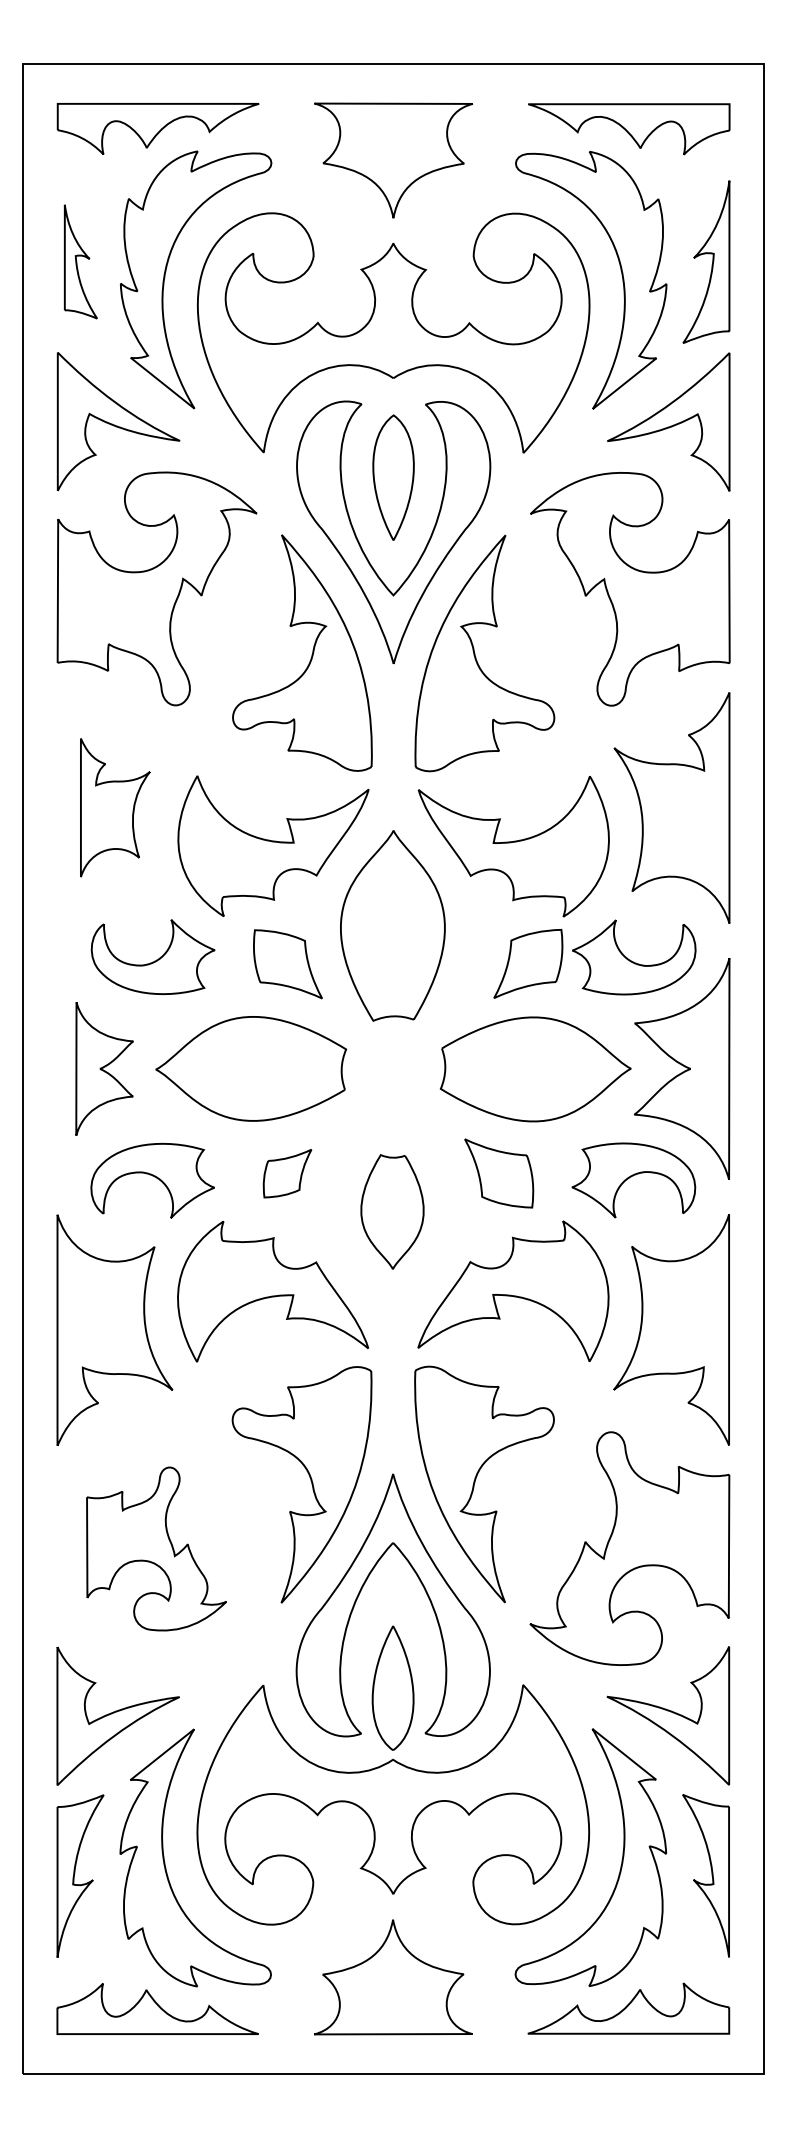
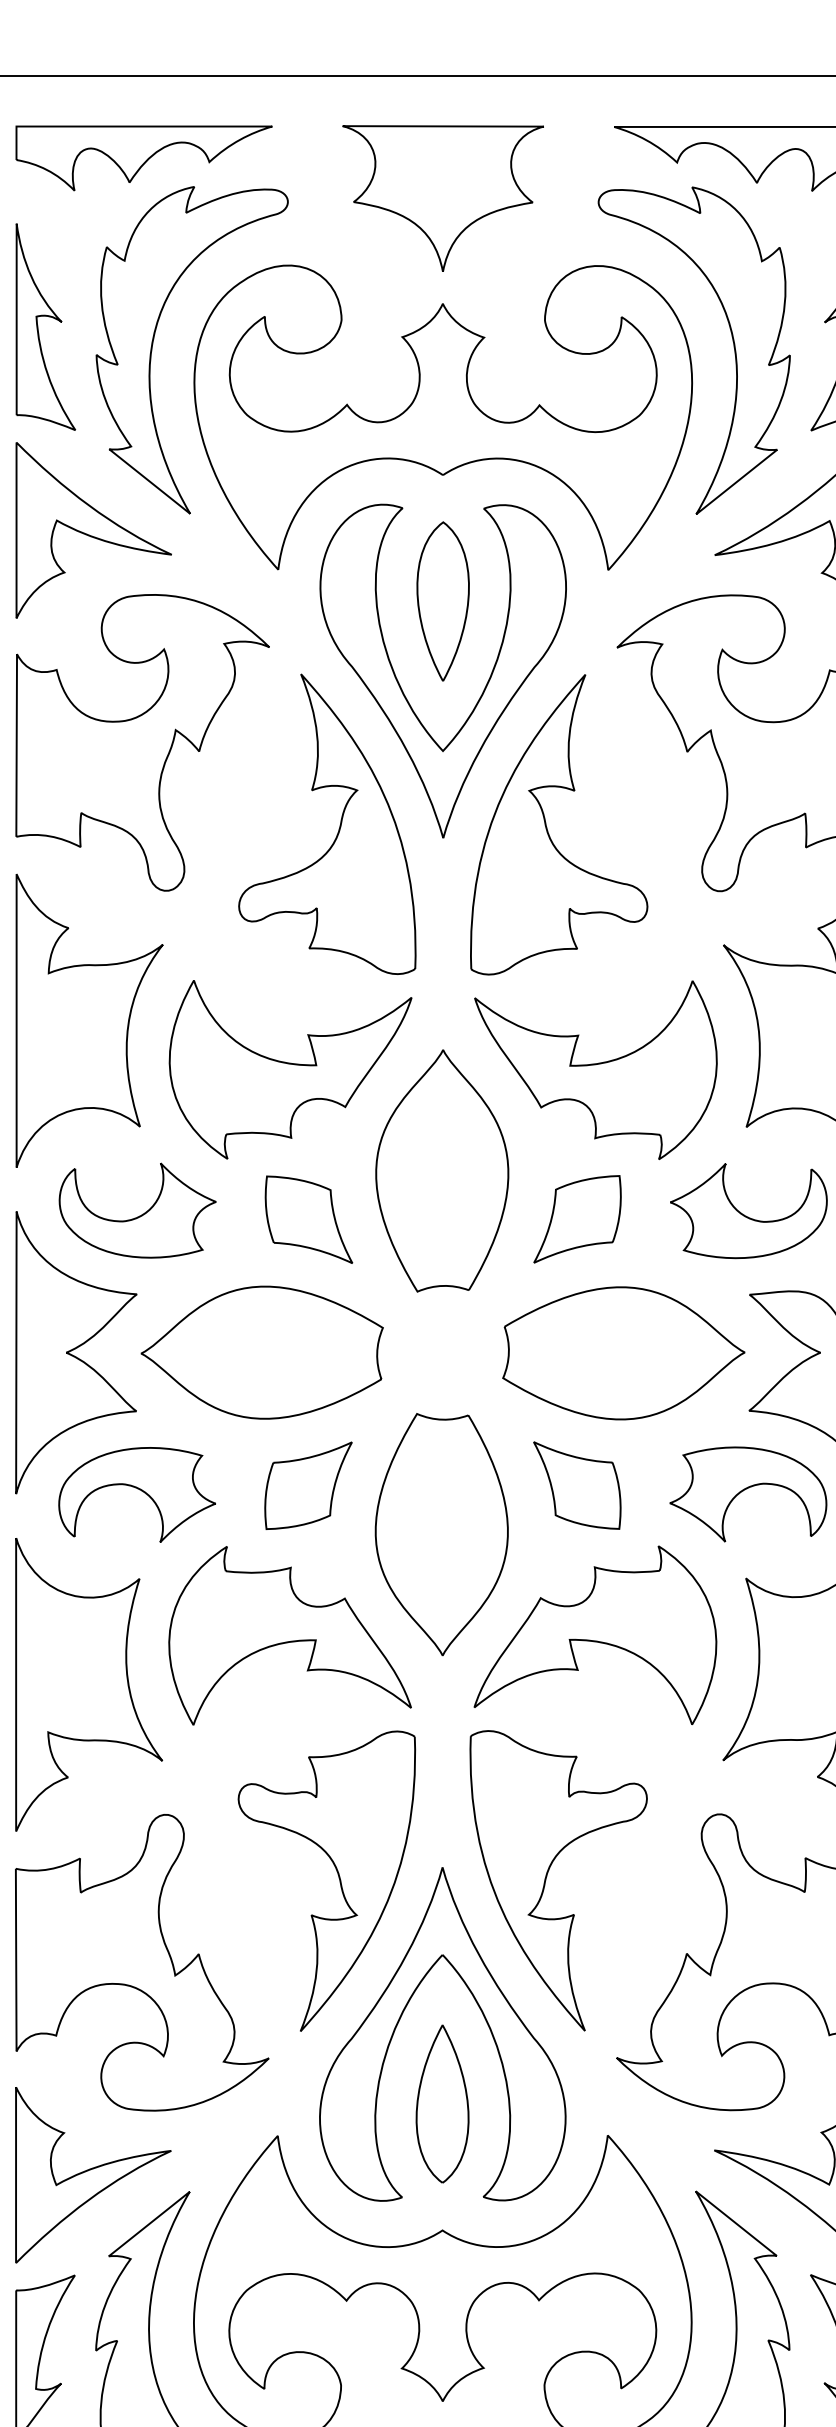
part: (80, 261) -> (45, 326), size x1.43
part: (115, 807) -> (89, 1020), size x1.67
part: (528, 963) -> (577, 1218), moved
part: (104, 1068) -> (75, 1352), size x1.67
part: (287, 1173) -> (308, 1485), size x1.43
part: (392, 1211) -> (441, 1533), size x1.67
part: (156, 1548) -> (141, 1962), size x1.43
part: (392, 1687) -> (441, 2103), moved

